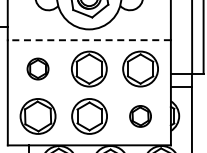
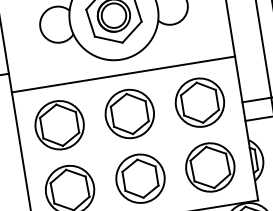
line: (89, 40) -> (123, 74), dashed -> solid
part: (37, 68) -> (58, 124), size x1.67
part: (140, 116) -> (210, 167), size x1.67

